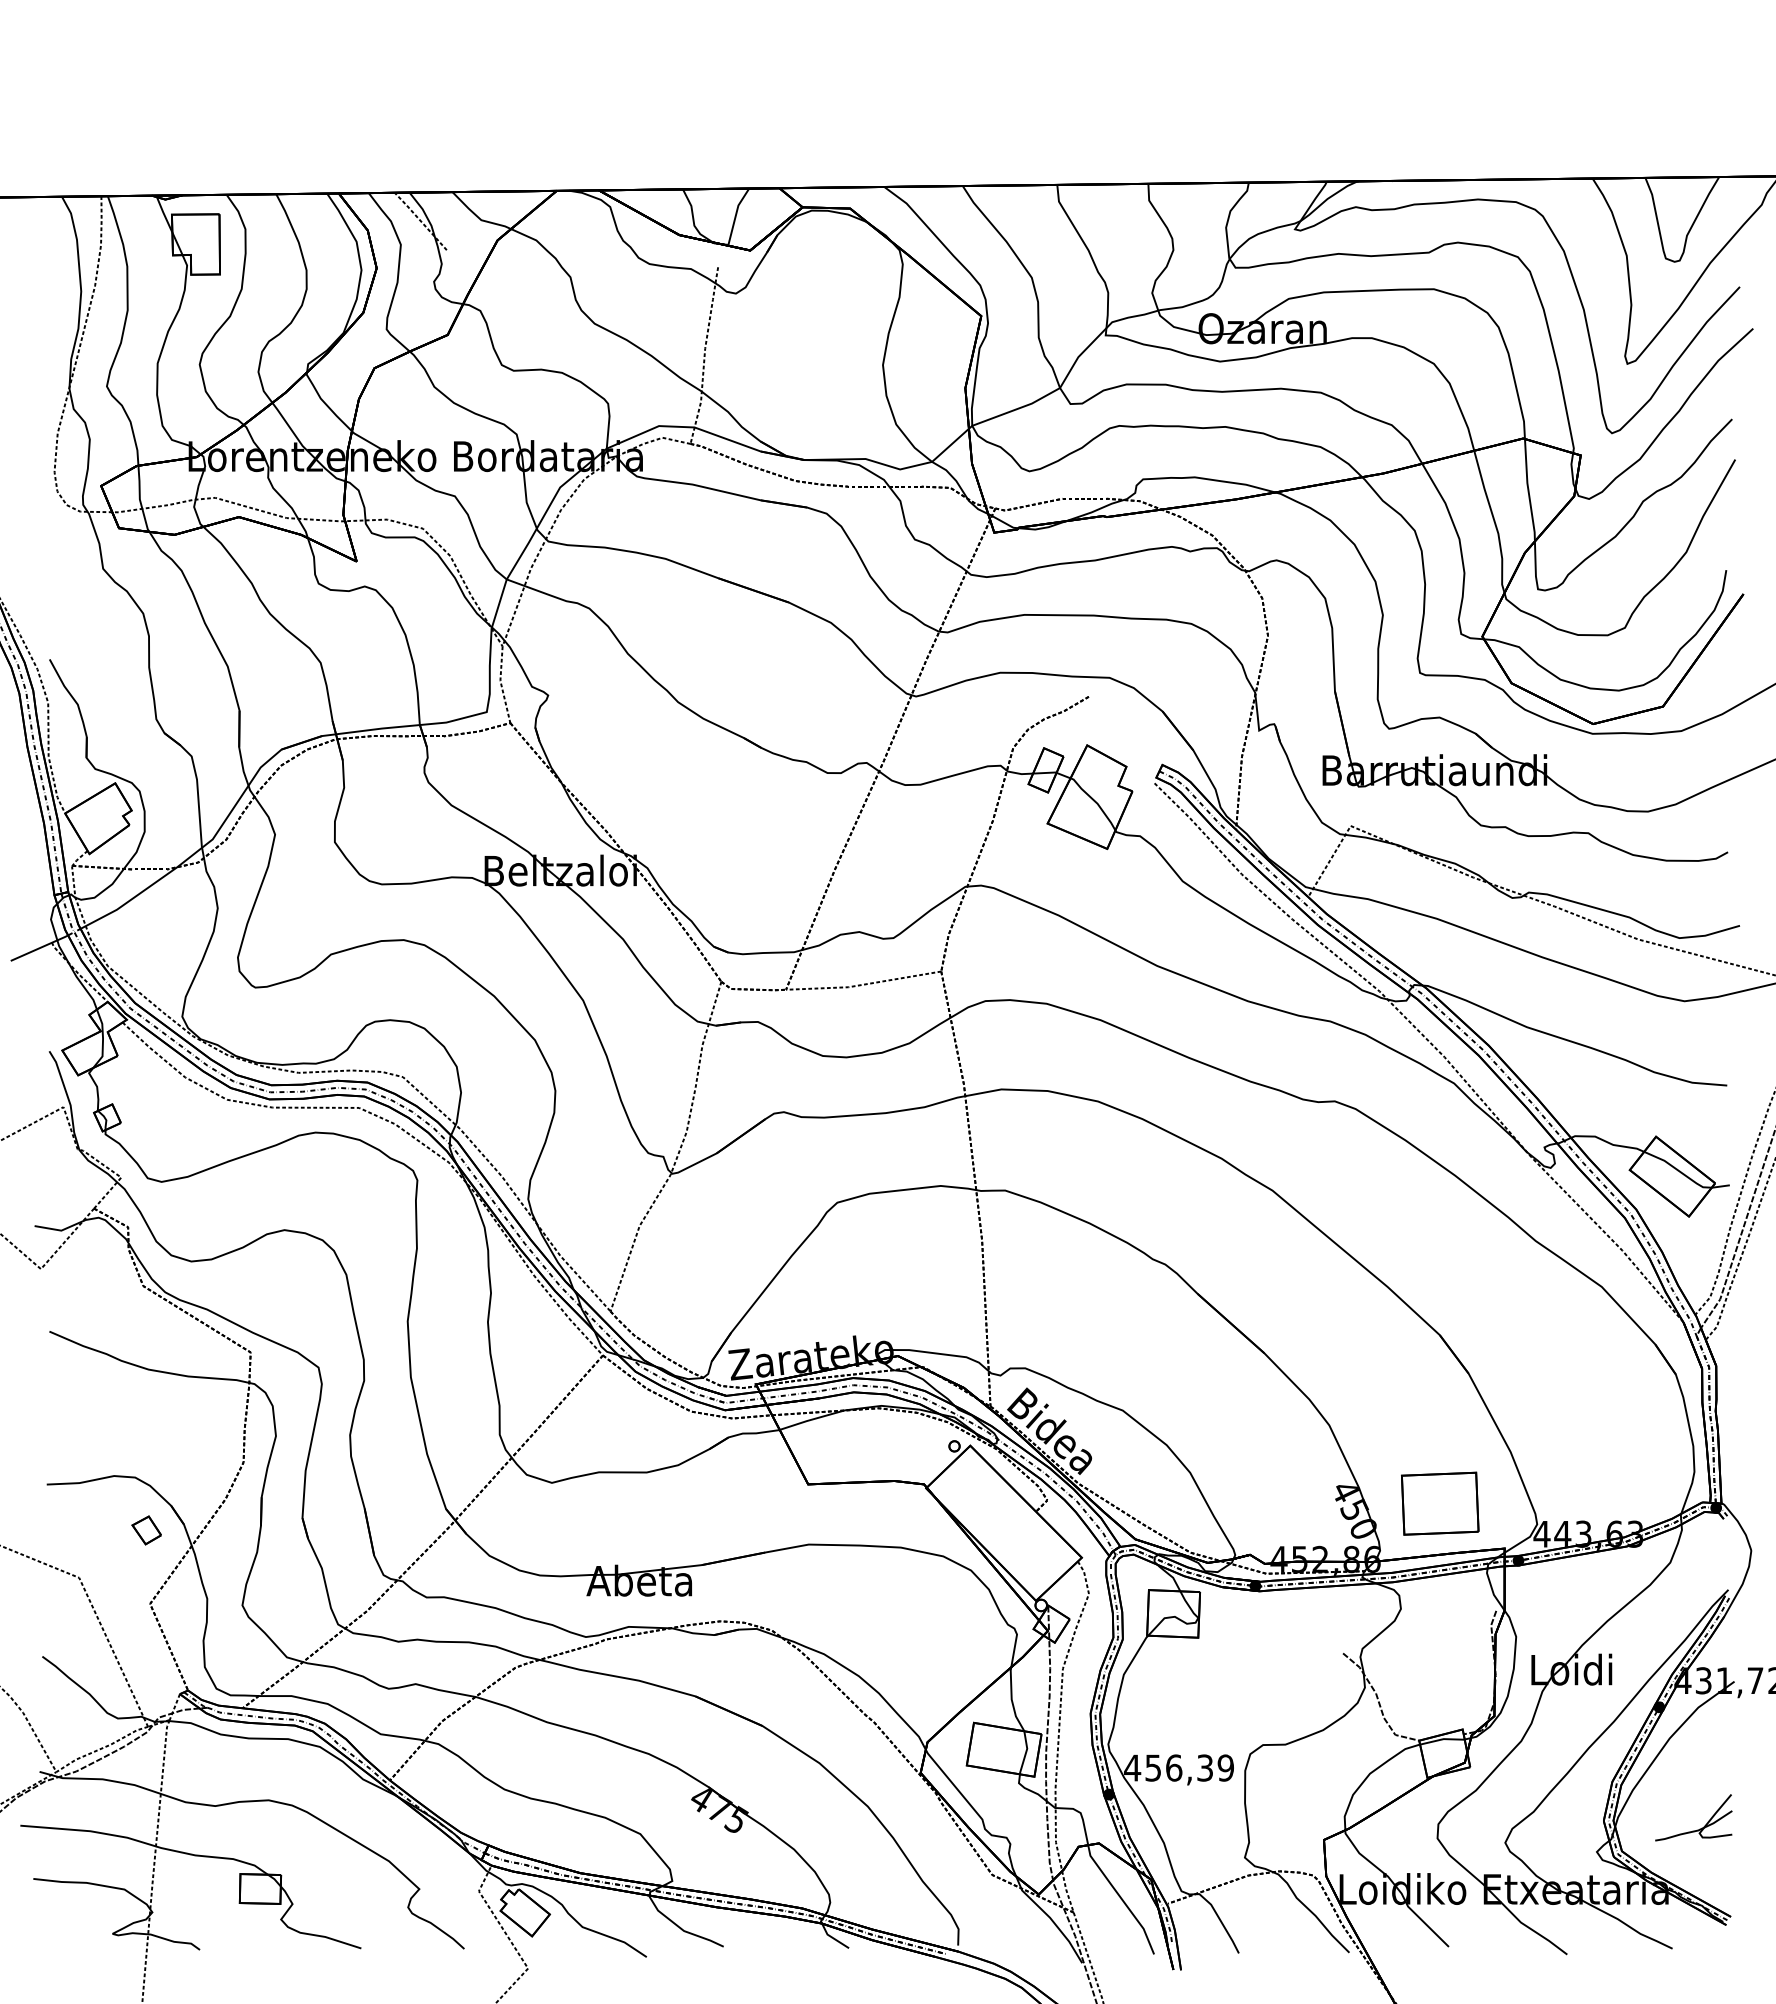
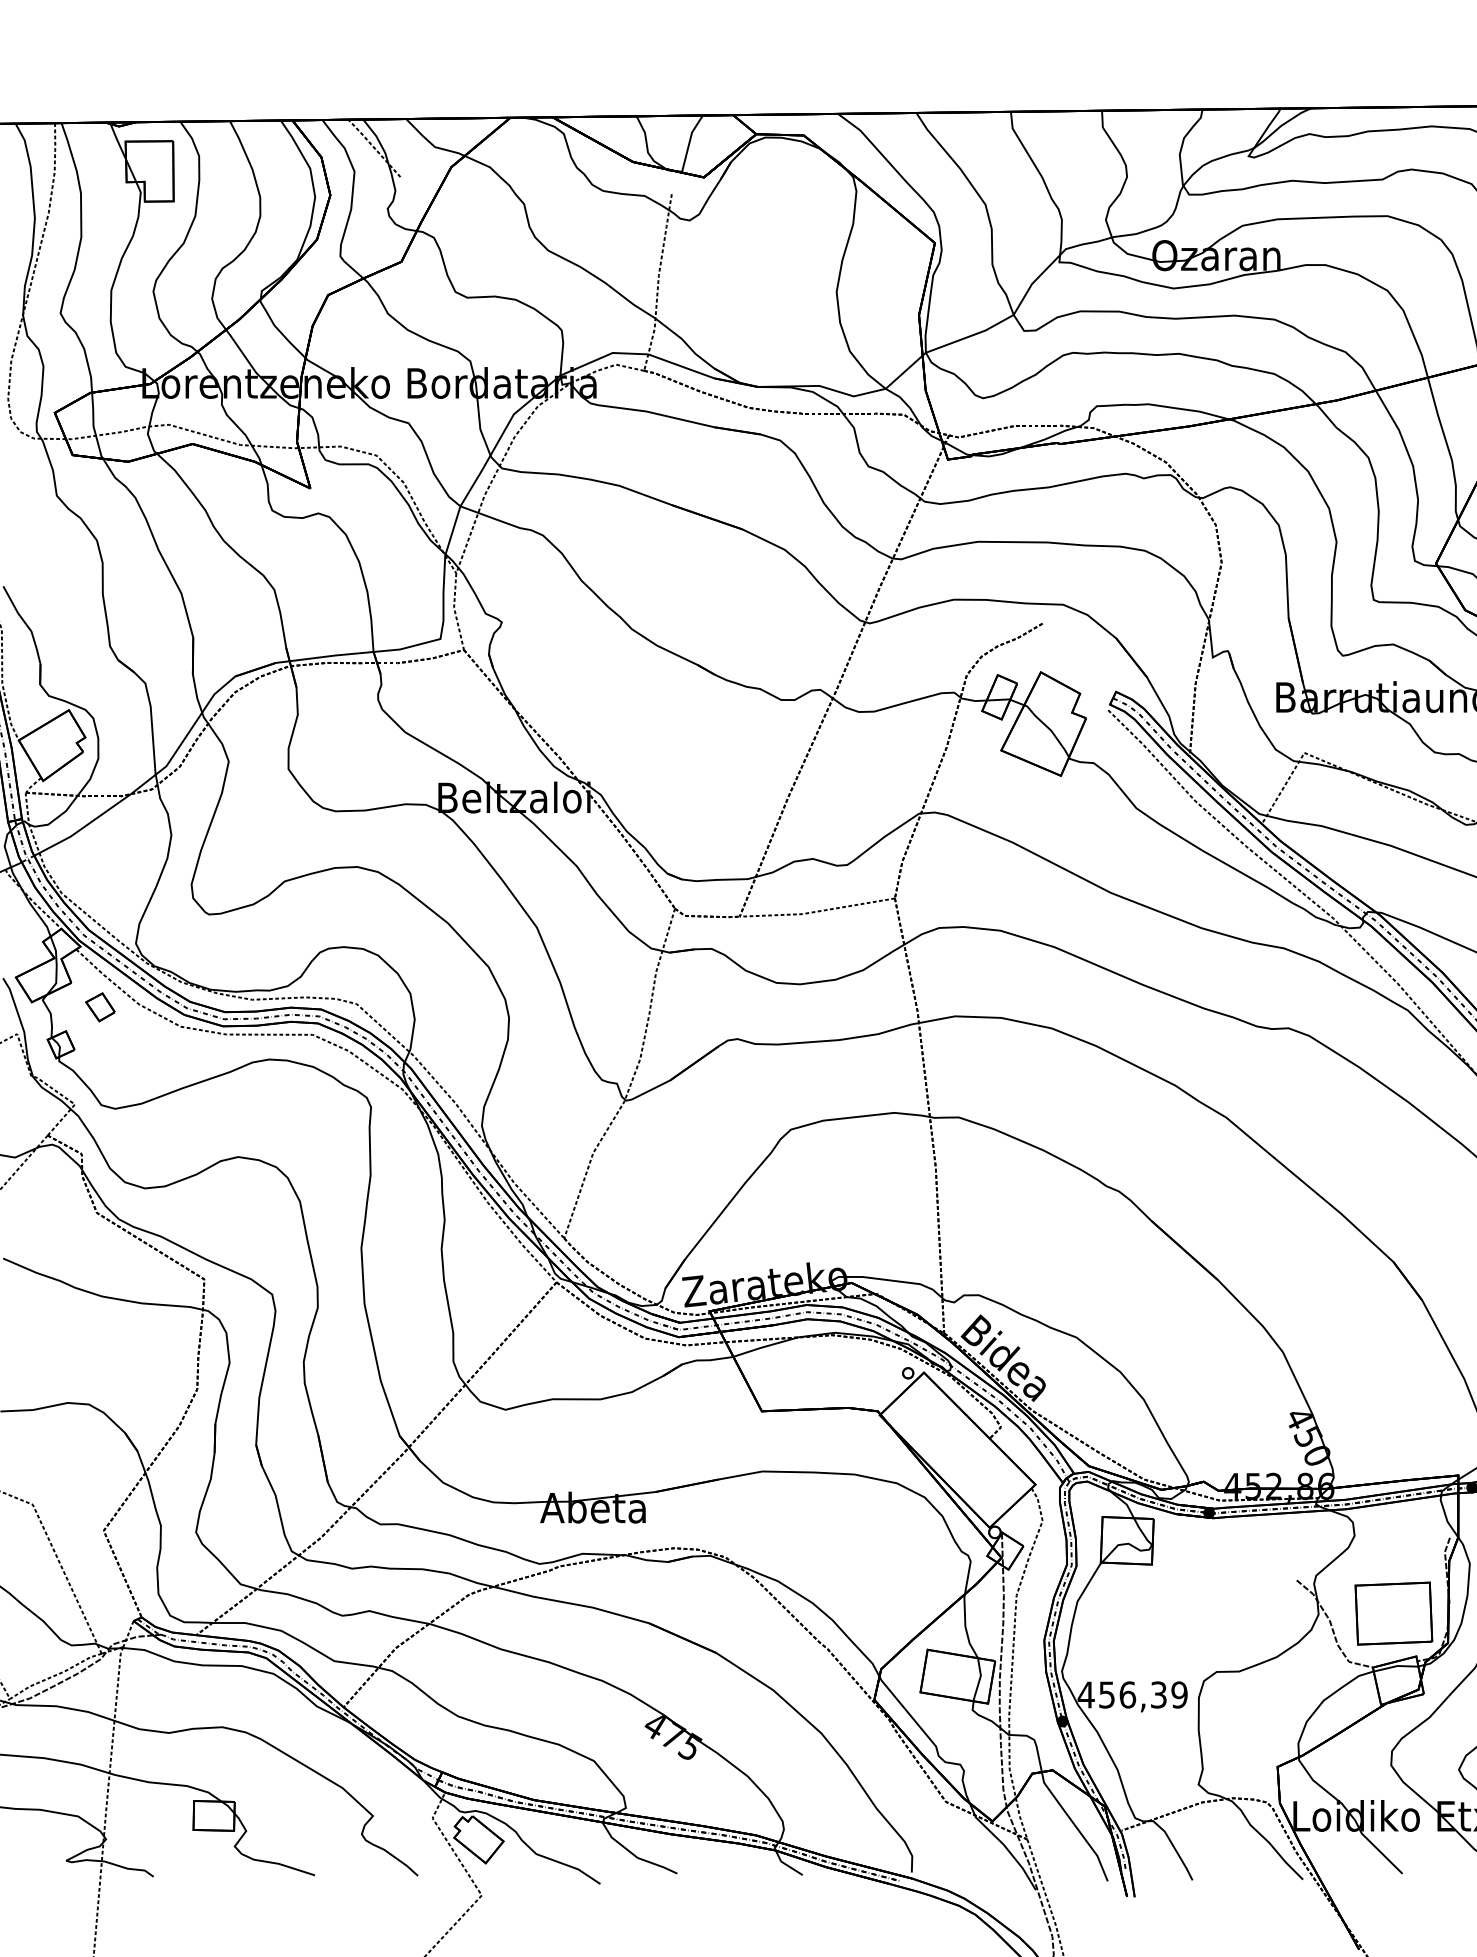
part: (1440, 1503) -> (1394, 1613), moved
part: (146, 1530) -> (100, 1007), moved

